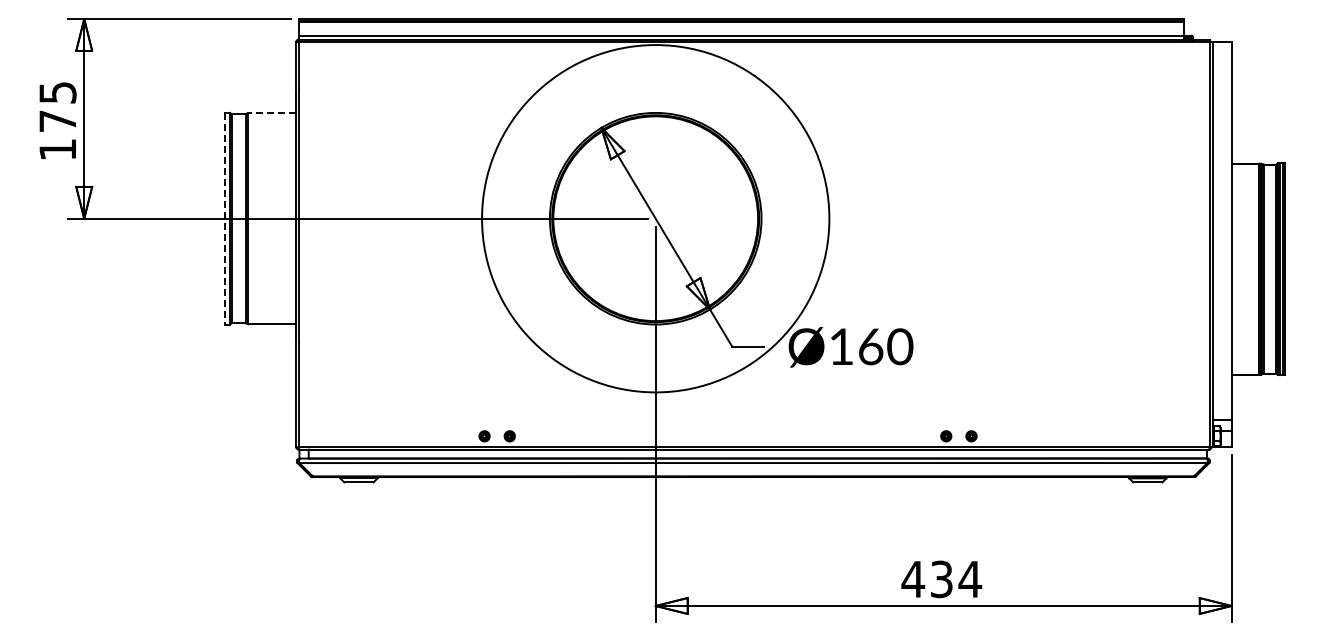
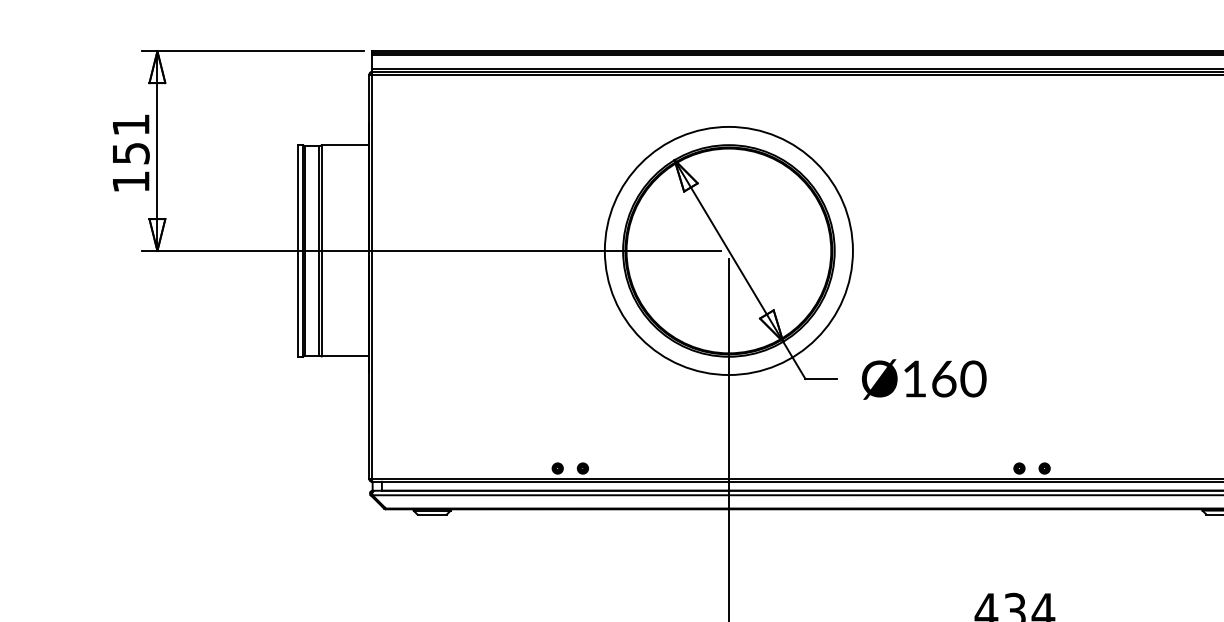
text: (57, 106) -> (130, 138), 175 -> 151
line: (271, 113) -> (344, 145), dashed -> solid
line: (224, 218) -> (297, 250), dashed -> solid
circle: (655, 218) -> (728, 250), size x0.71

